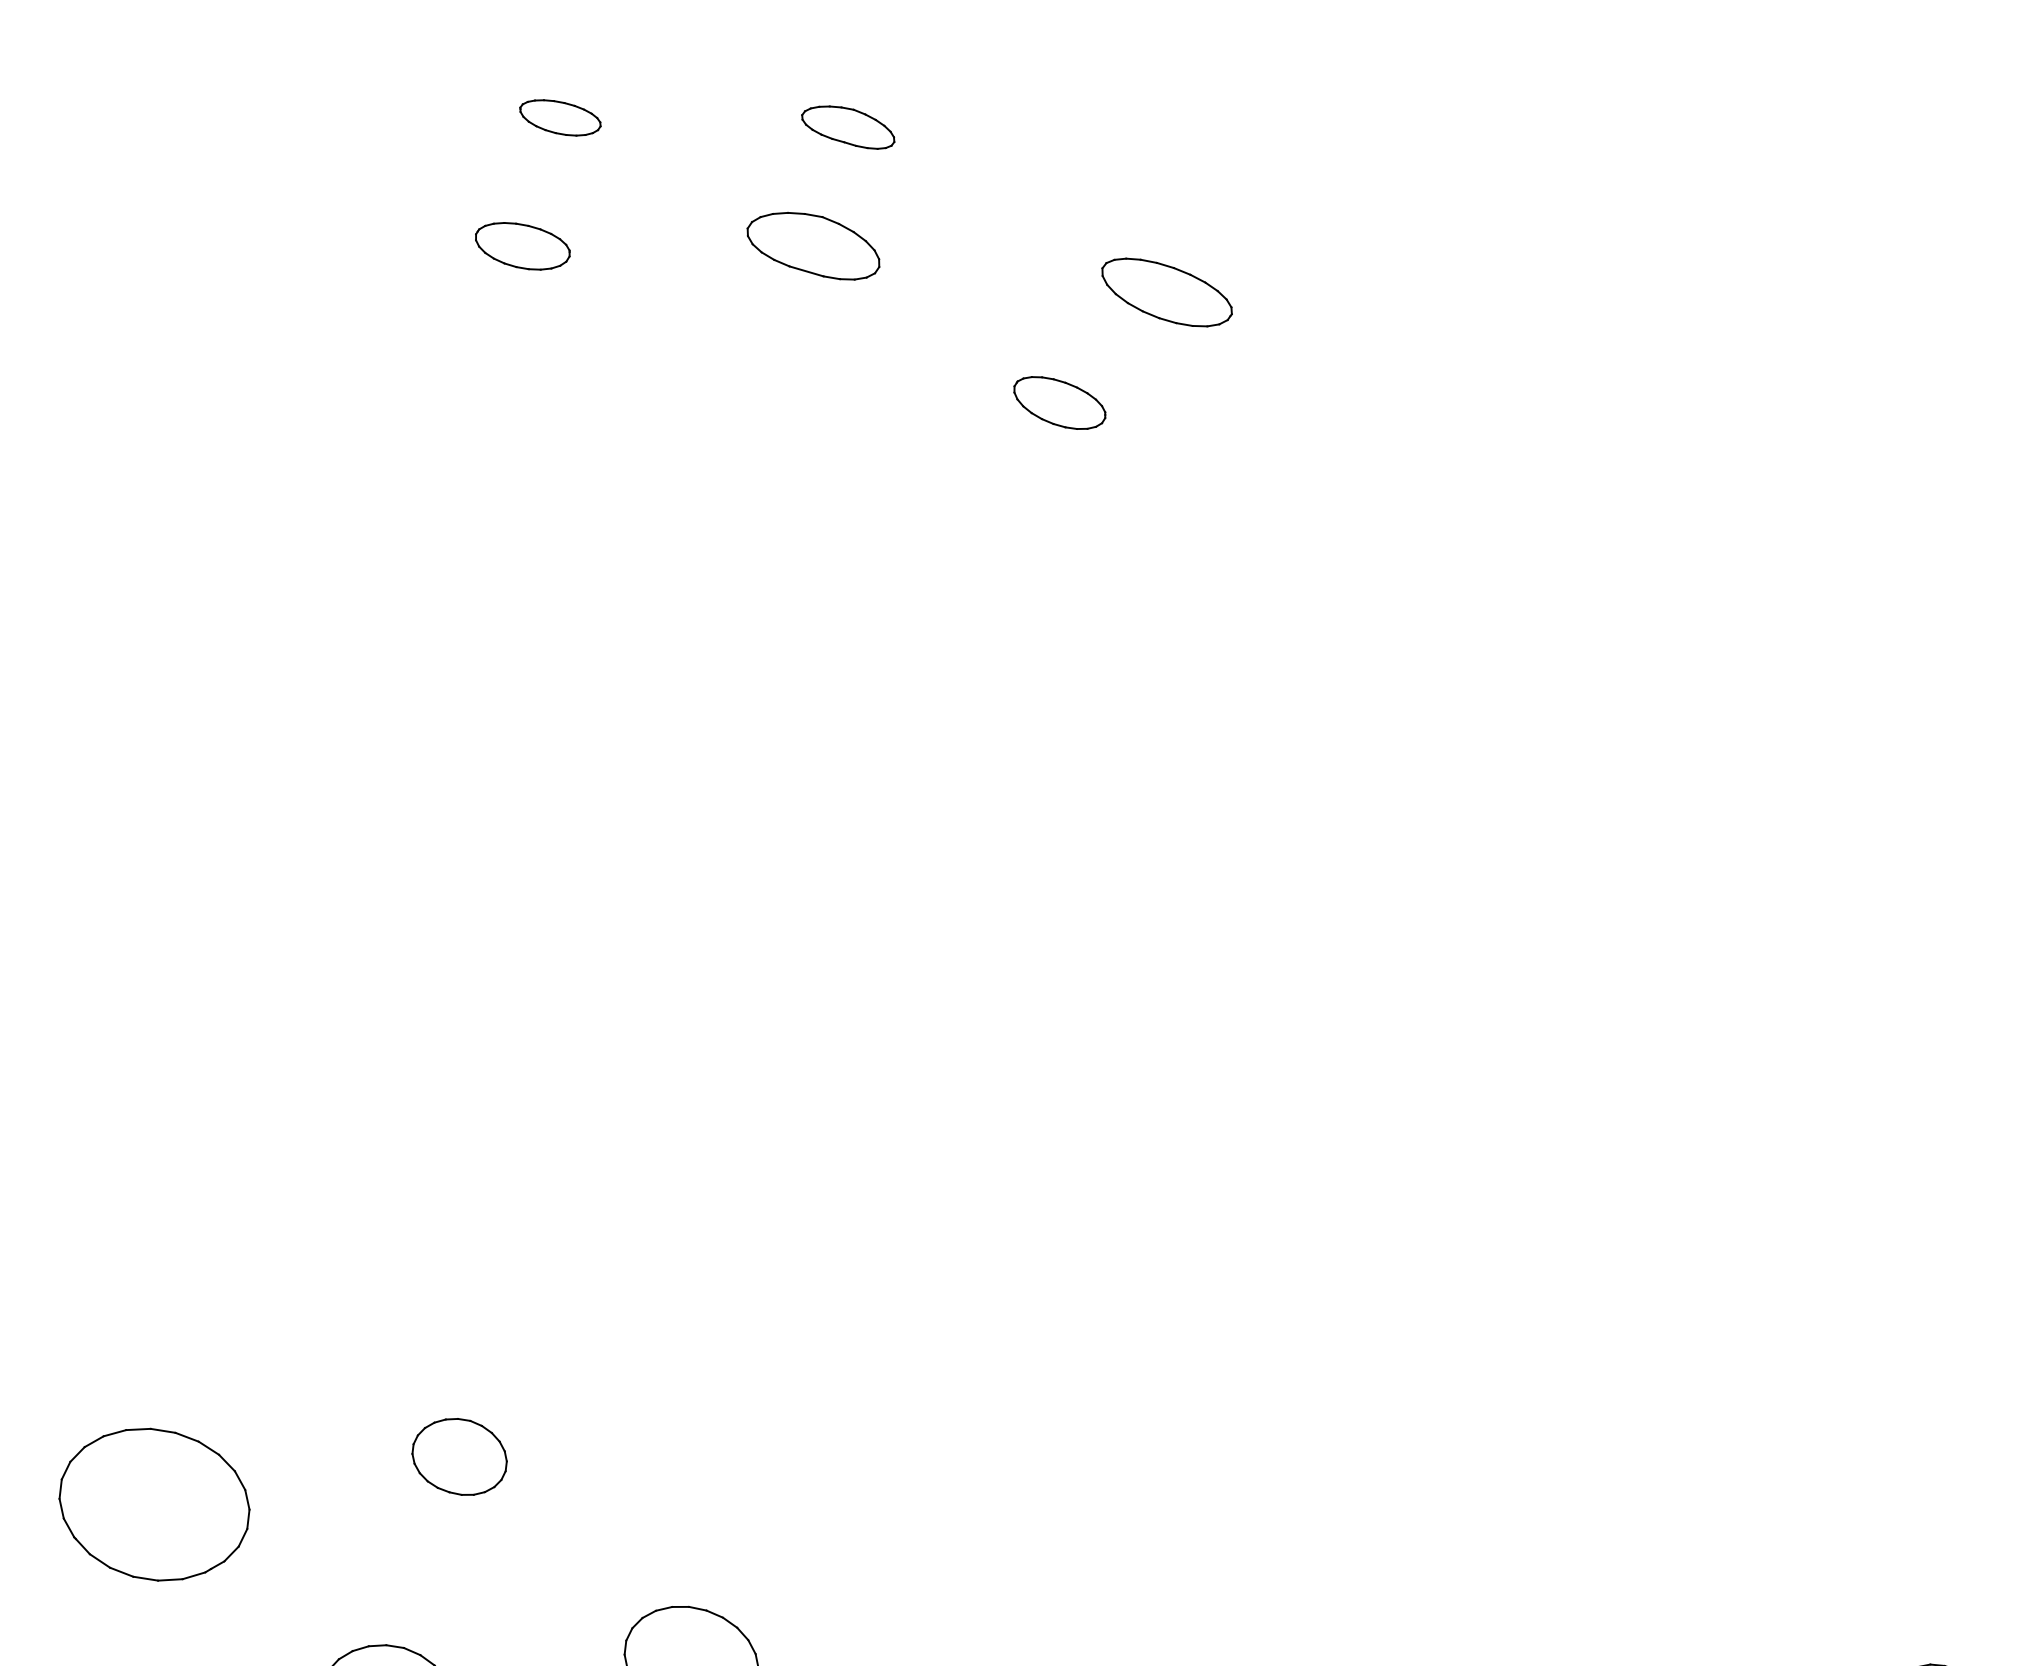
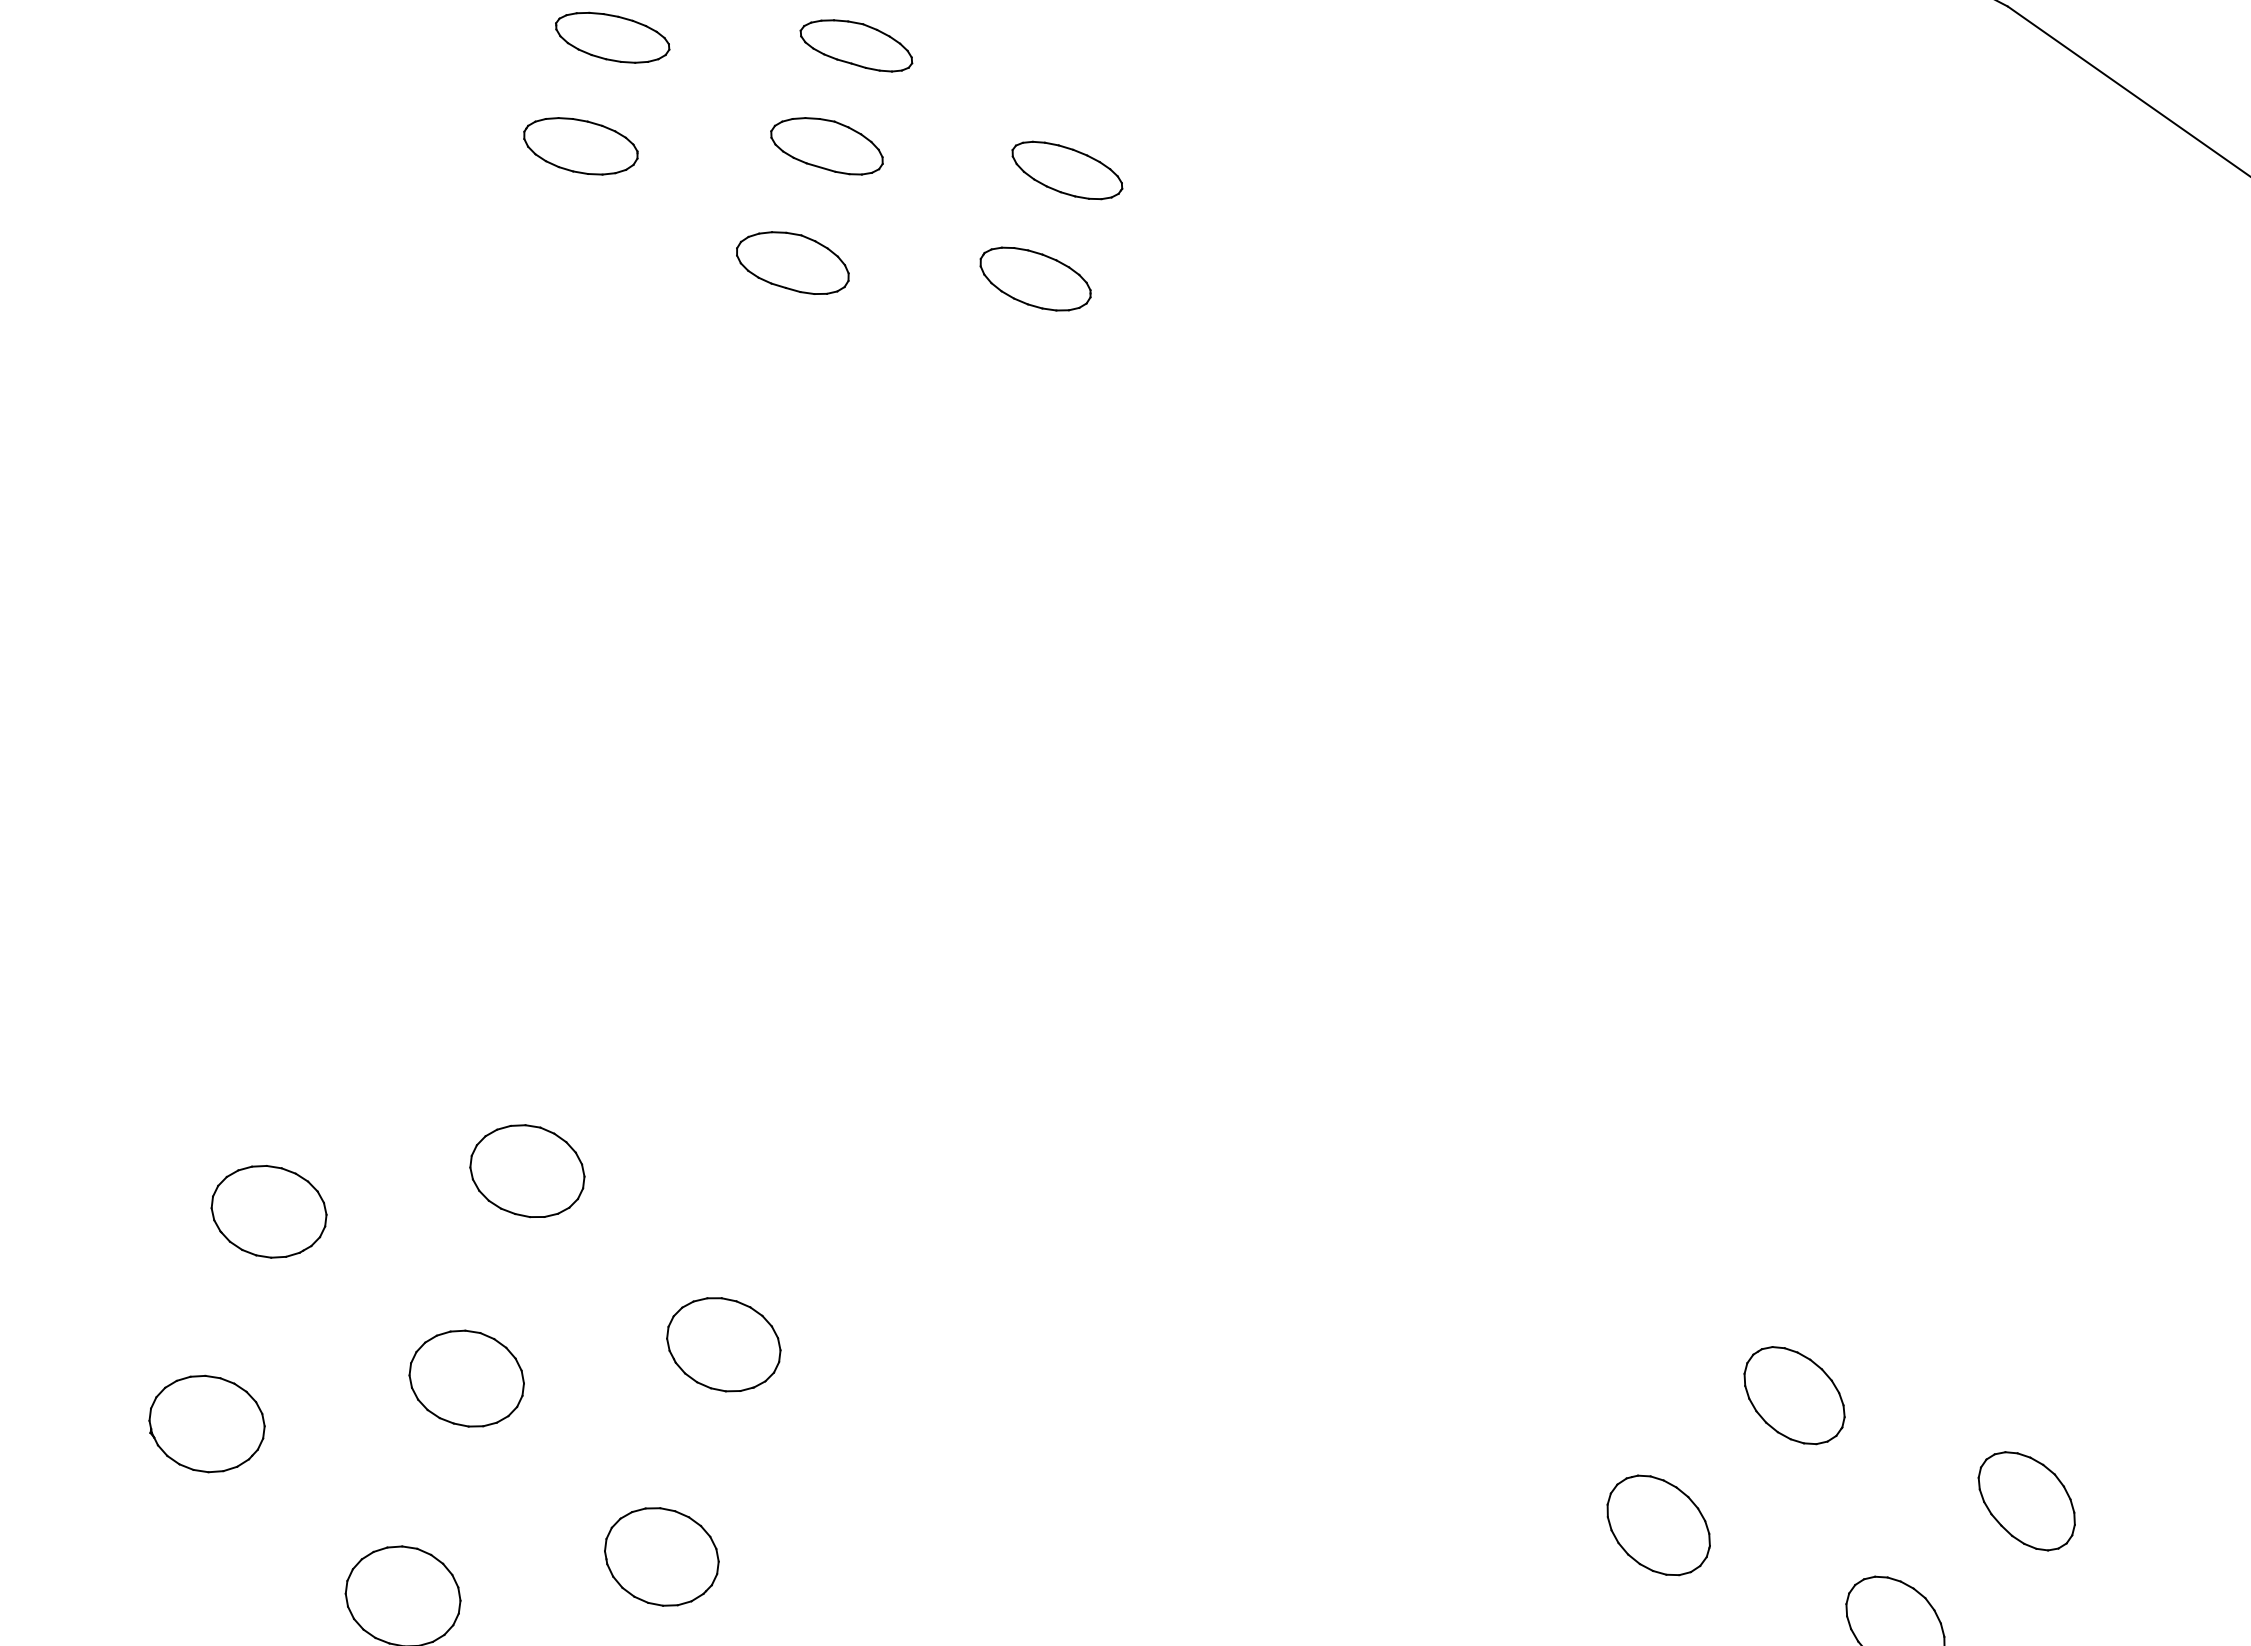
part: (560, 117) -> (612, 37), size x1.67
part: (848, 127) -> (856, 45), size x1.43
part: (522, 246) -> (580, 146), size x1.43
part: (1167, 292) -> (1067, 170), moved
part: (772, 383) -> (792, 262), added
part: (1059, 402) -> (1035, 278), size x1.43
part: (459, 1457) -> (527, 1171), size x1.43
part: (153, 1504) -> (268, 1211), size x0.71

